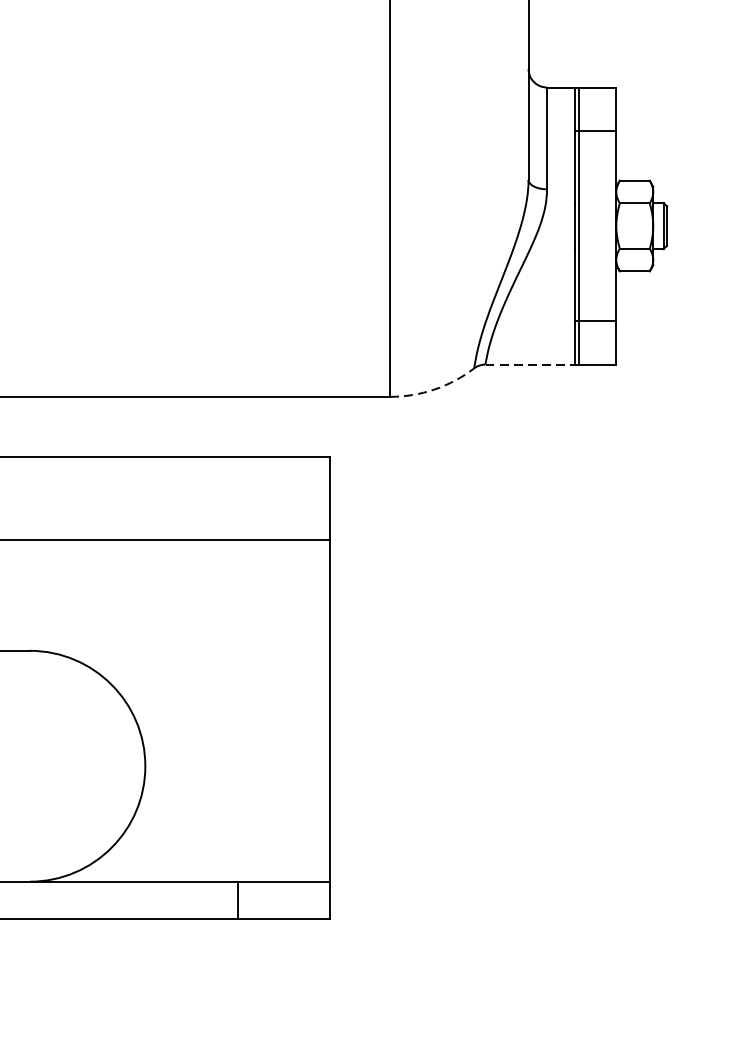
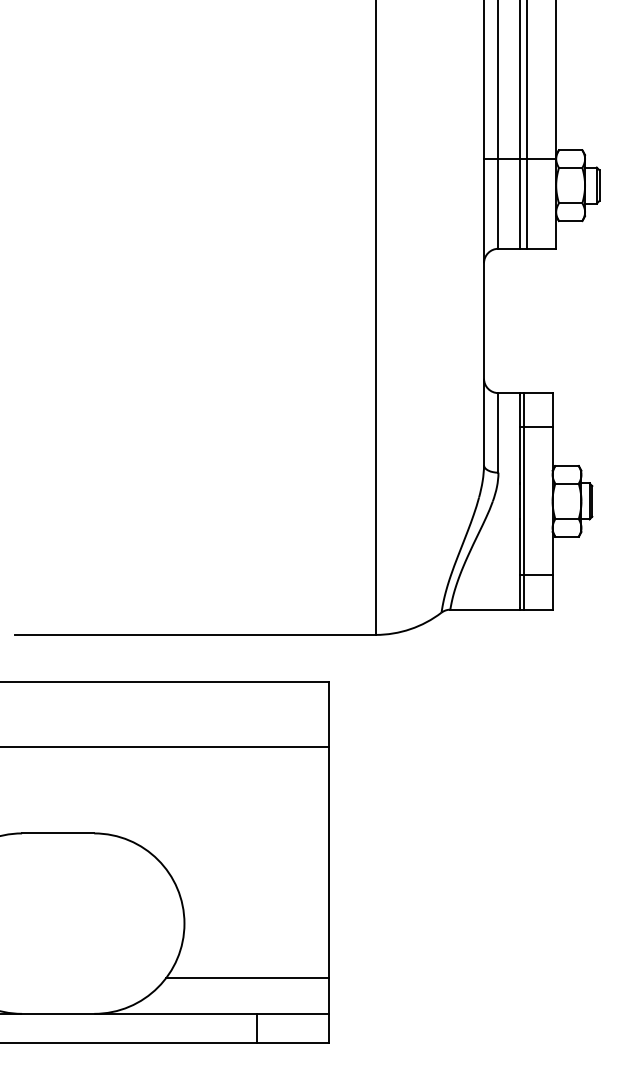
line: (530, 364) -> (485, 609), dashed -> solid
arc: (434, 389) -> (410, 629), dashed -> solid
line: (225, 835) -> (247, 977), added

